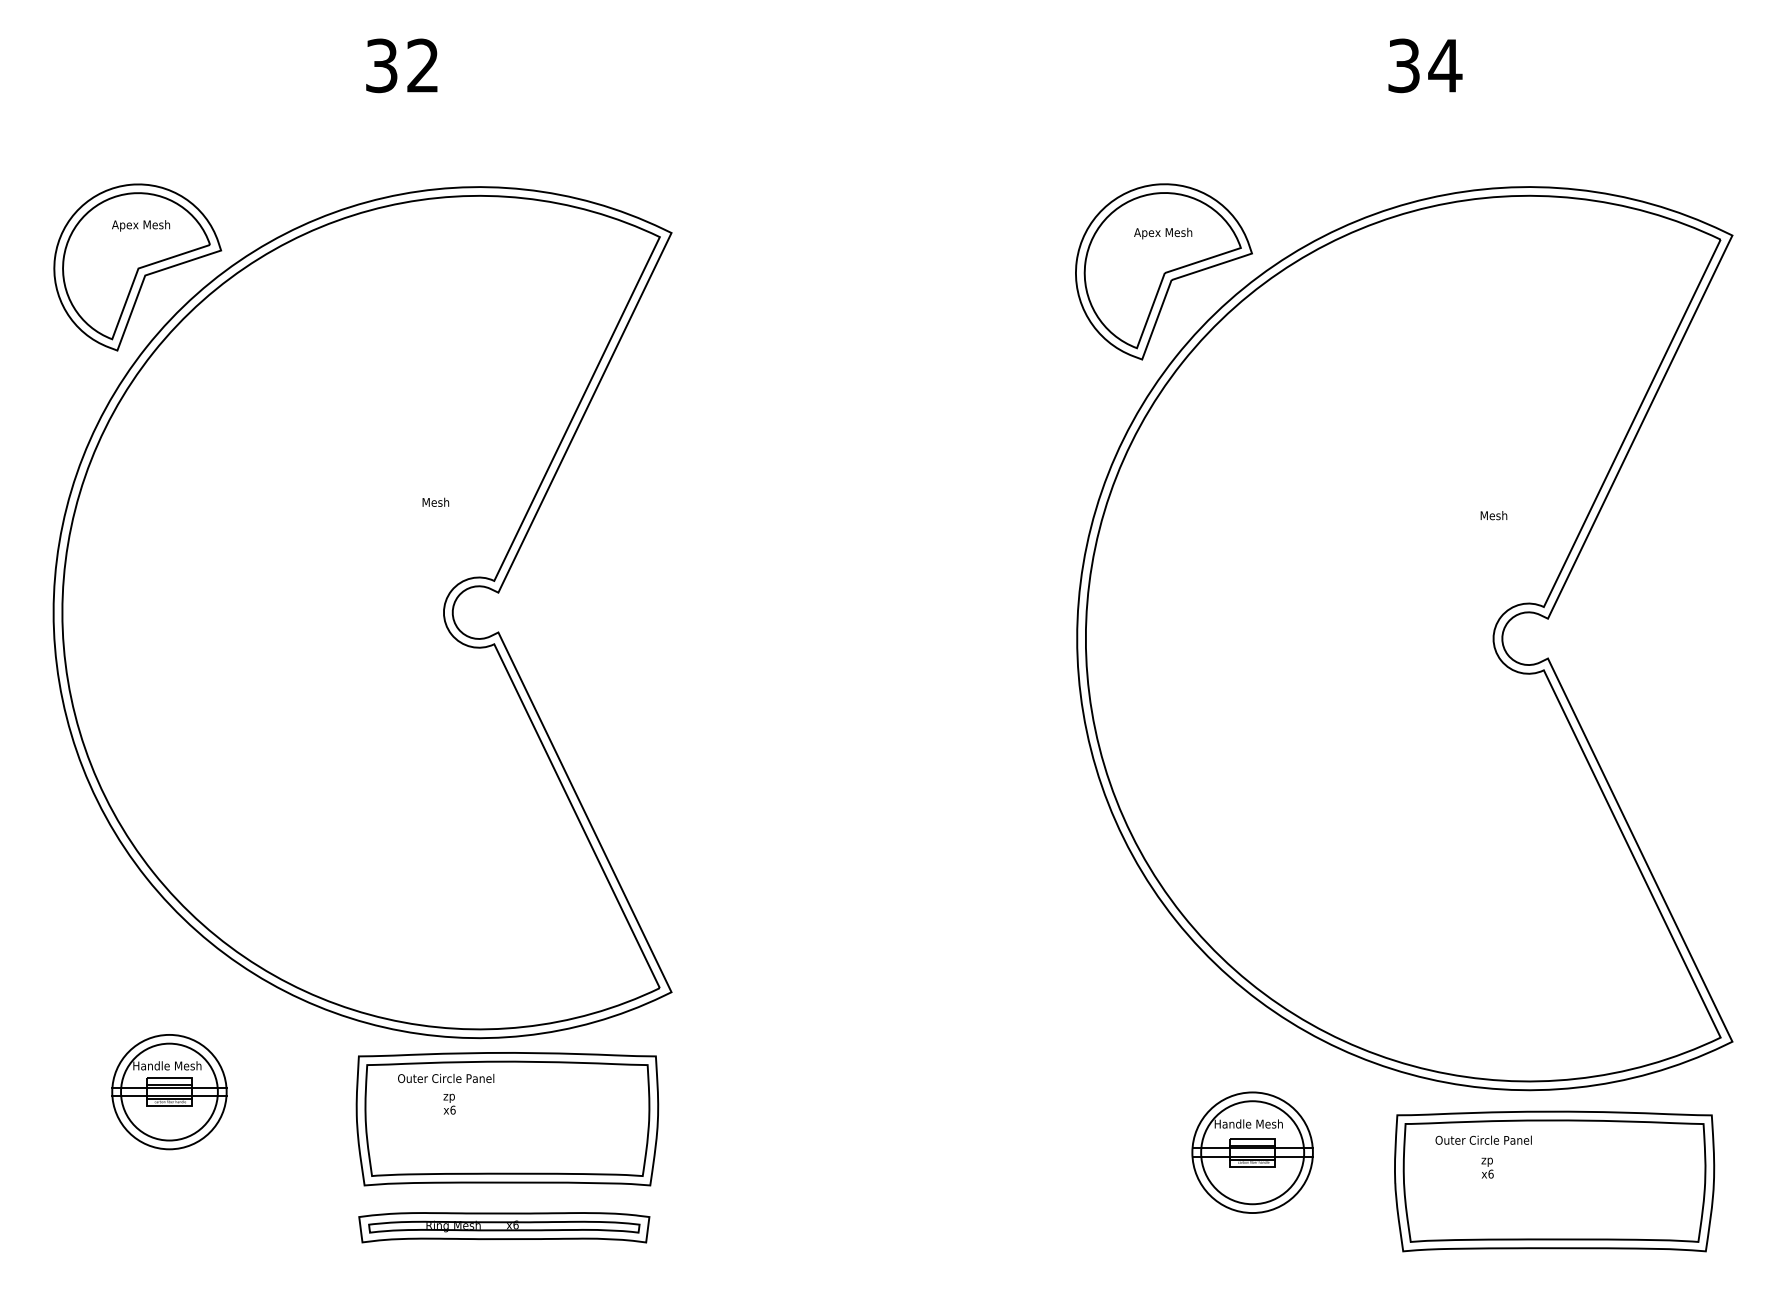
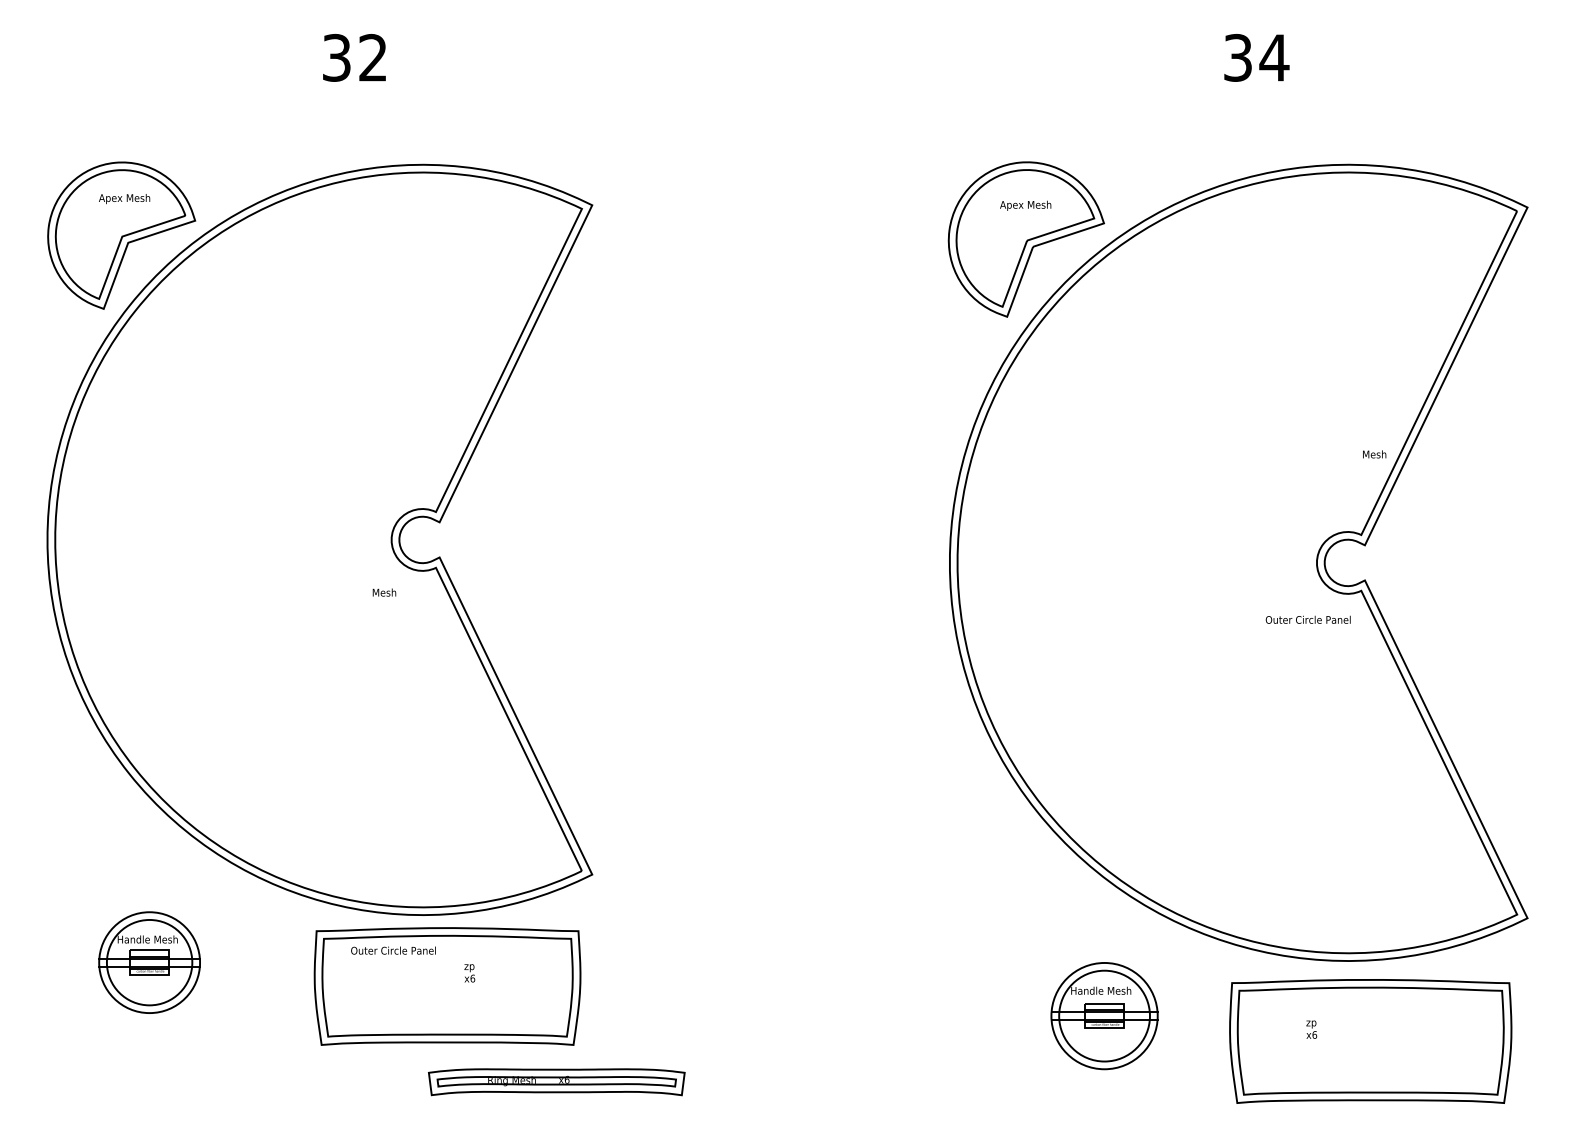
text: (435, 501) -> (384, 591), moved
text: (1493, 515) -> (1374, 454), moved
text: (449, 1103) -> (469, 972), moved
text: (1483, 1139) -> (1308, 619), moved
part: (504, 1227) -> (556, 1082), moved

